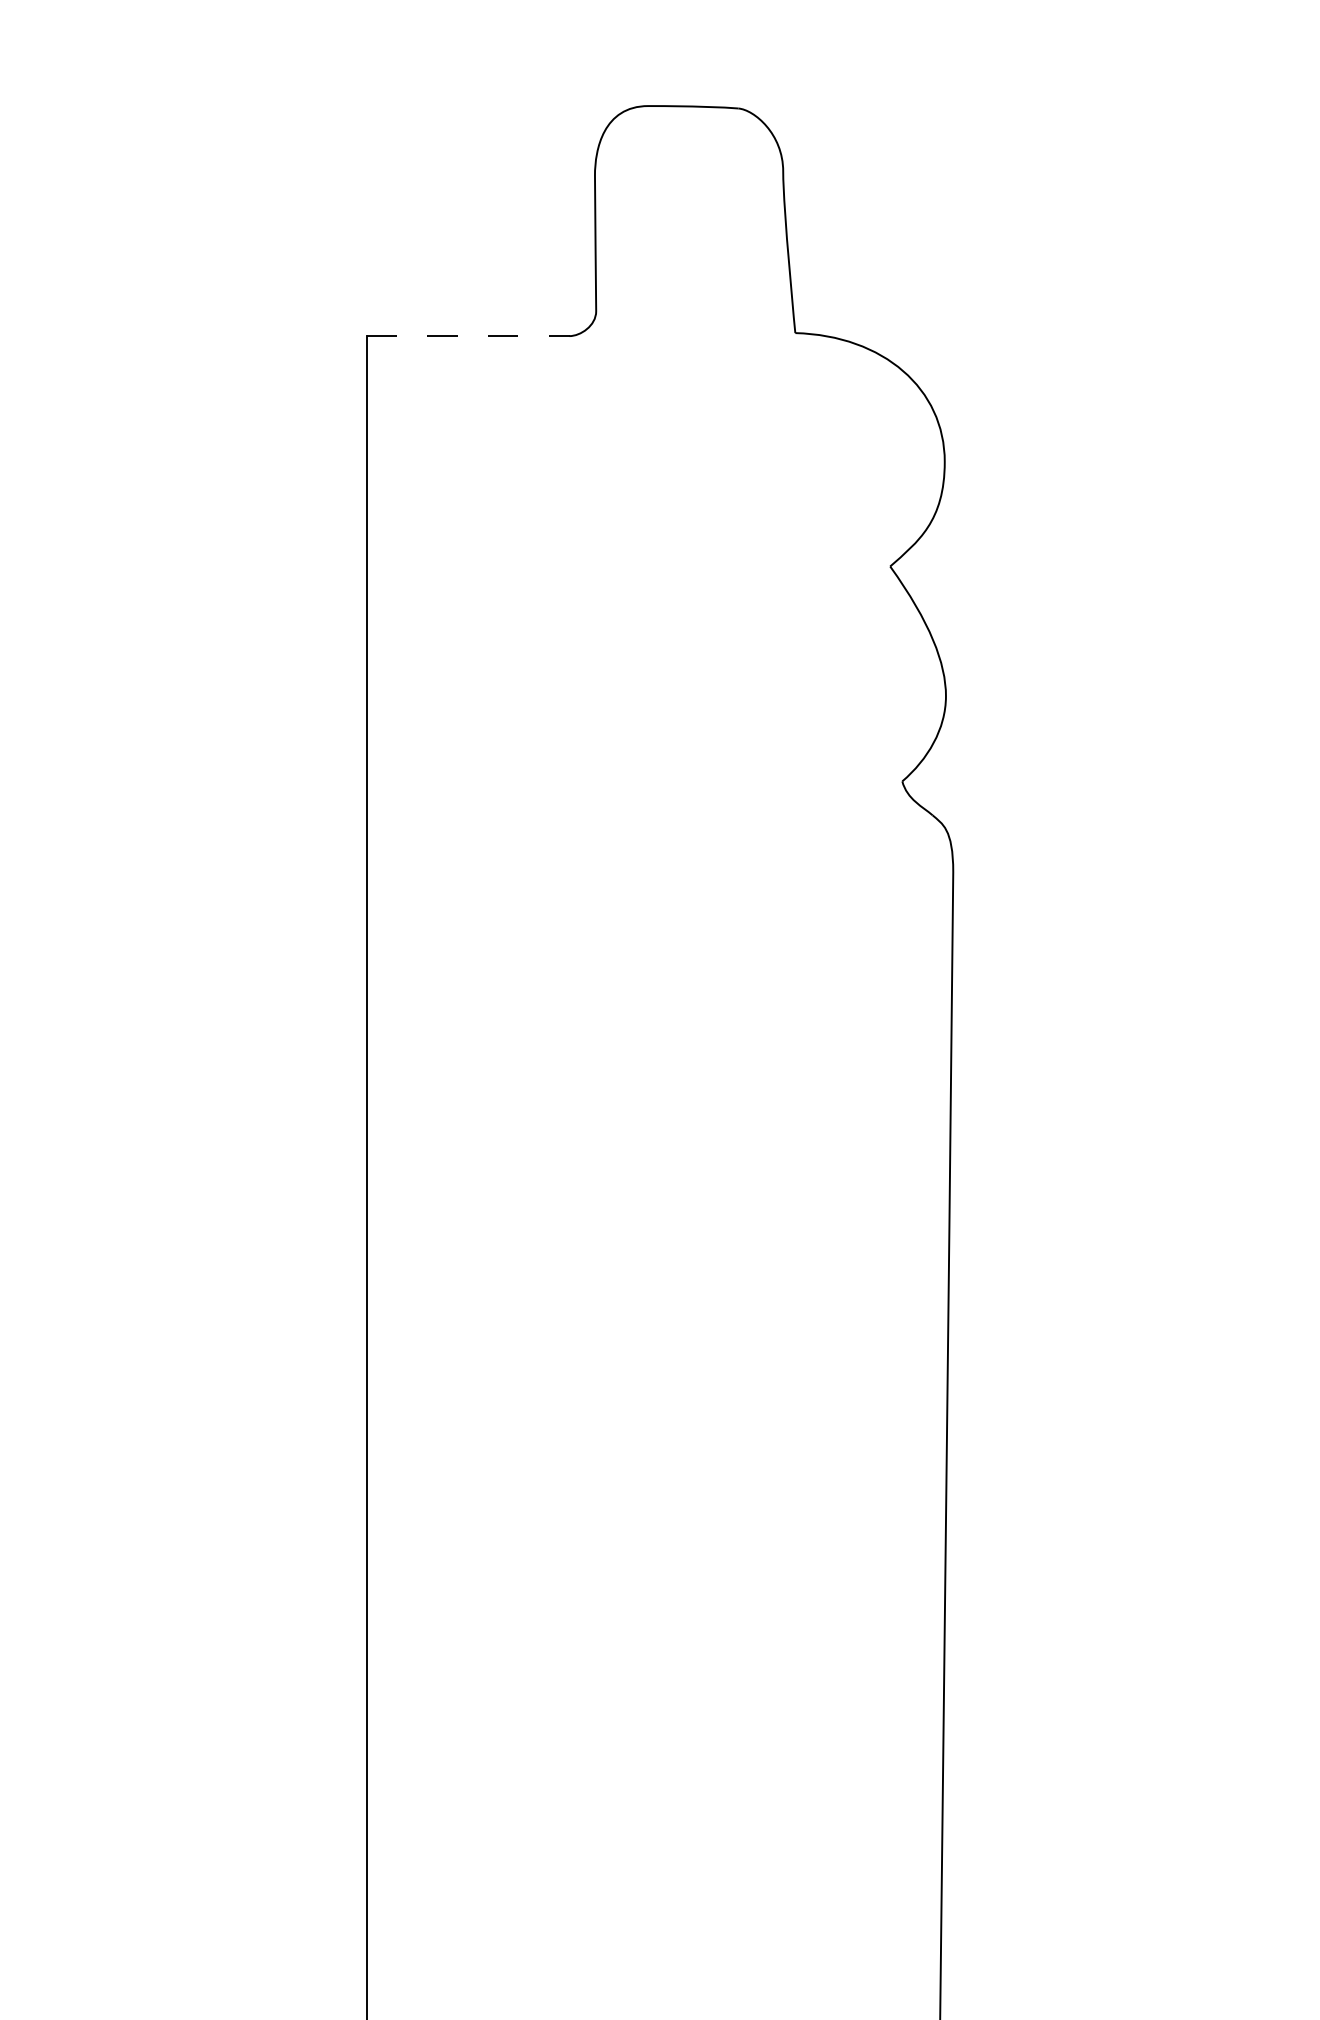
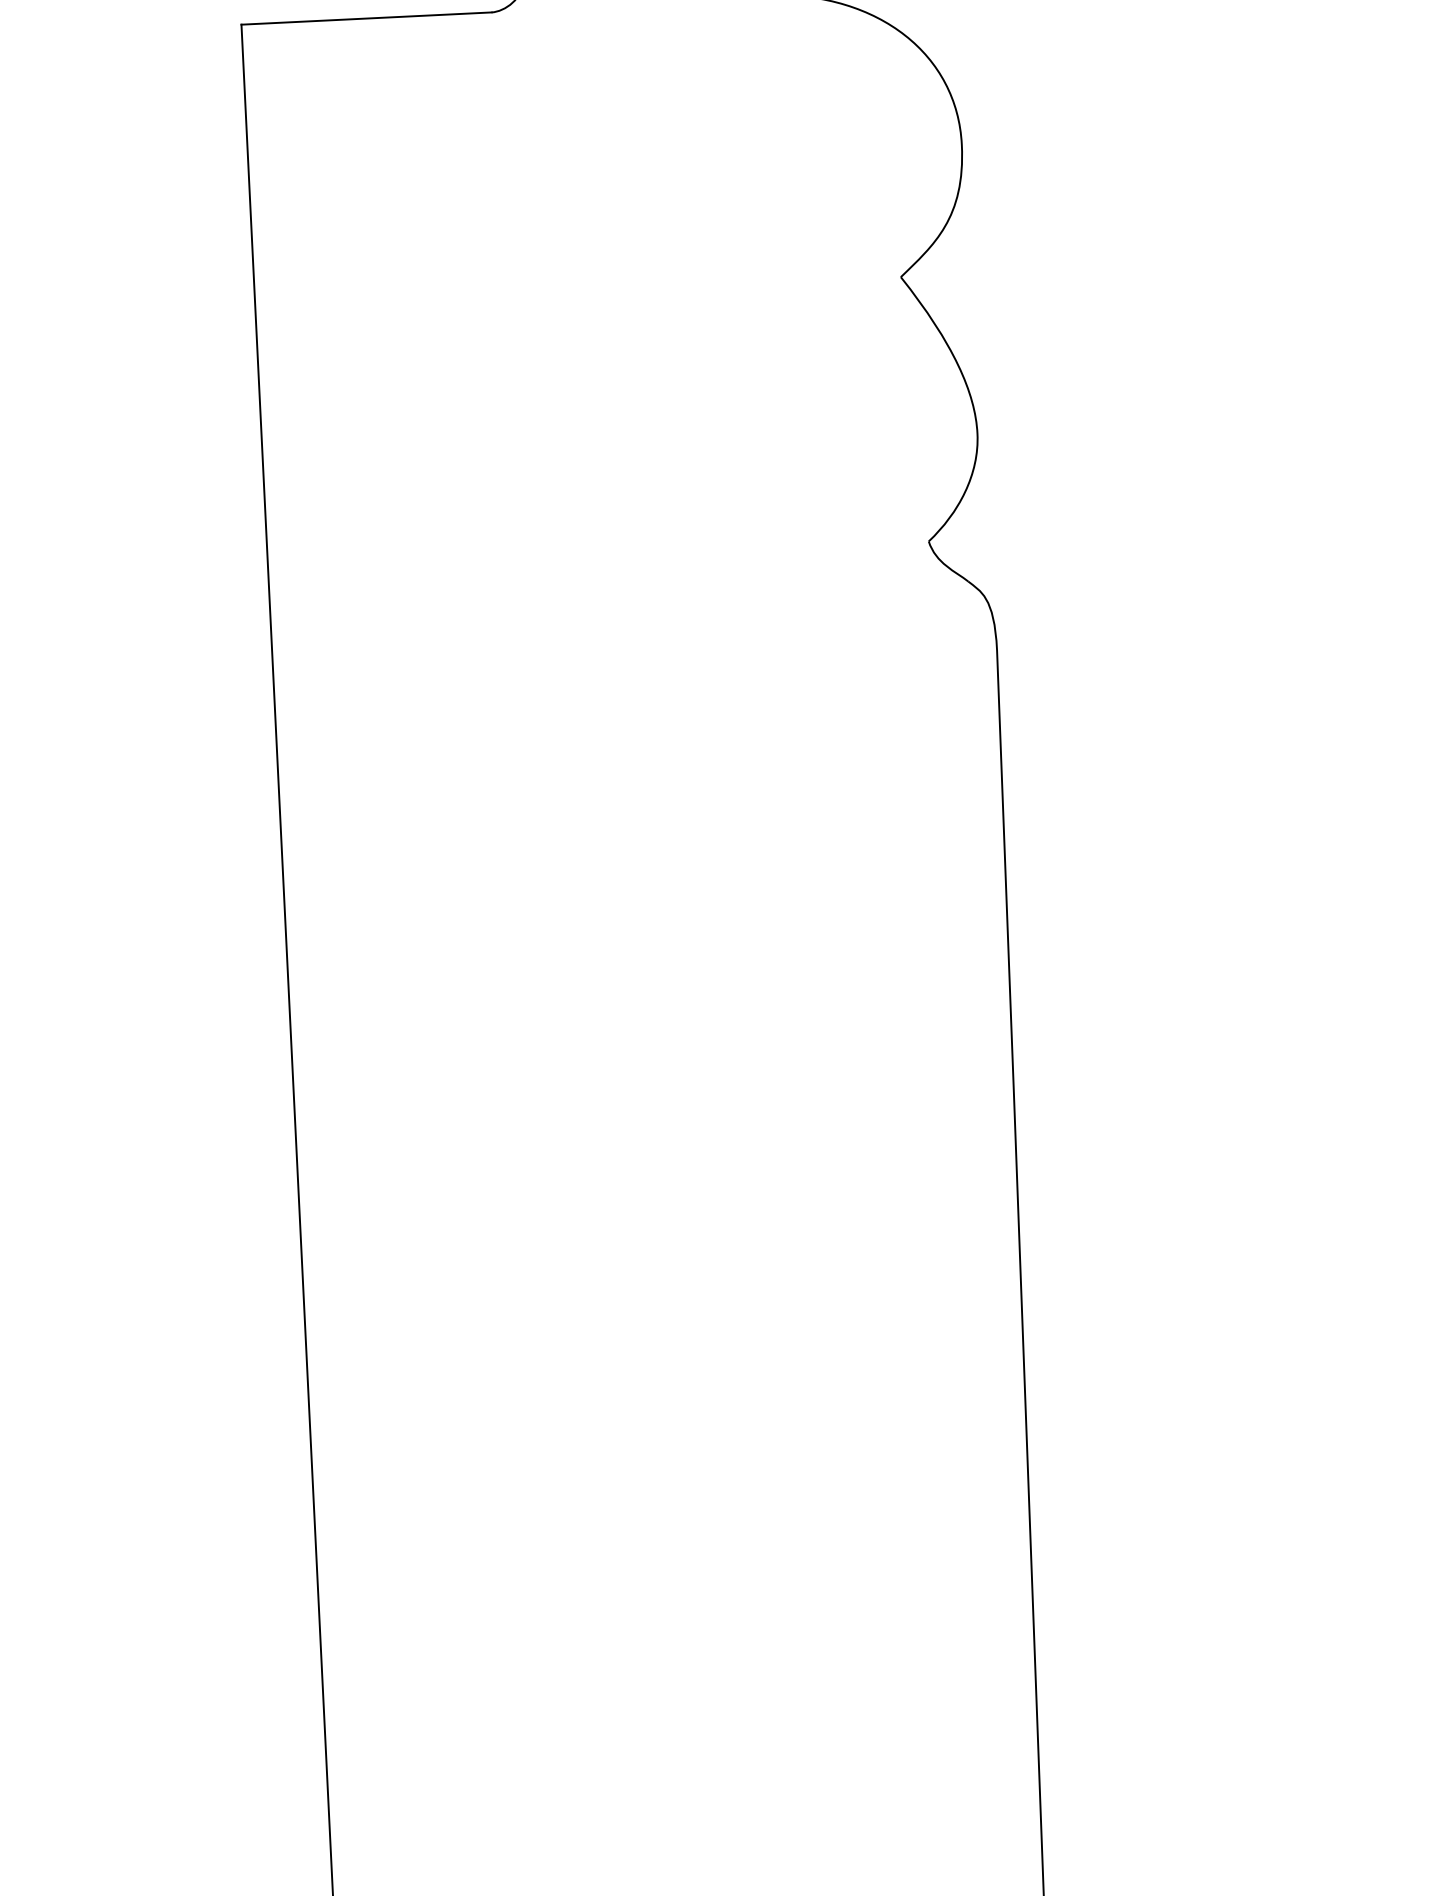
line: (468, 336) -> (366, 18), dashed -> solid

